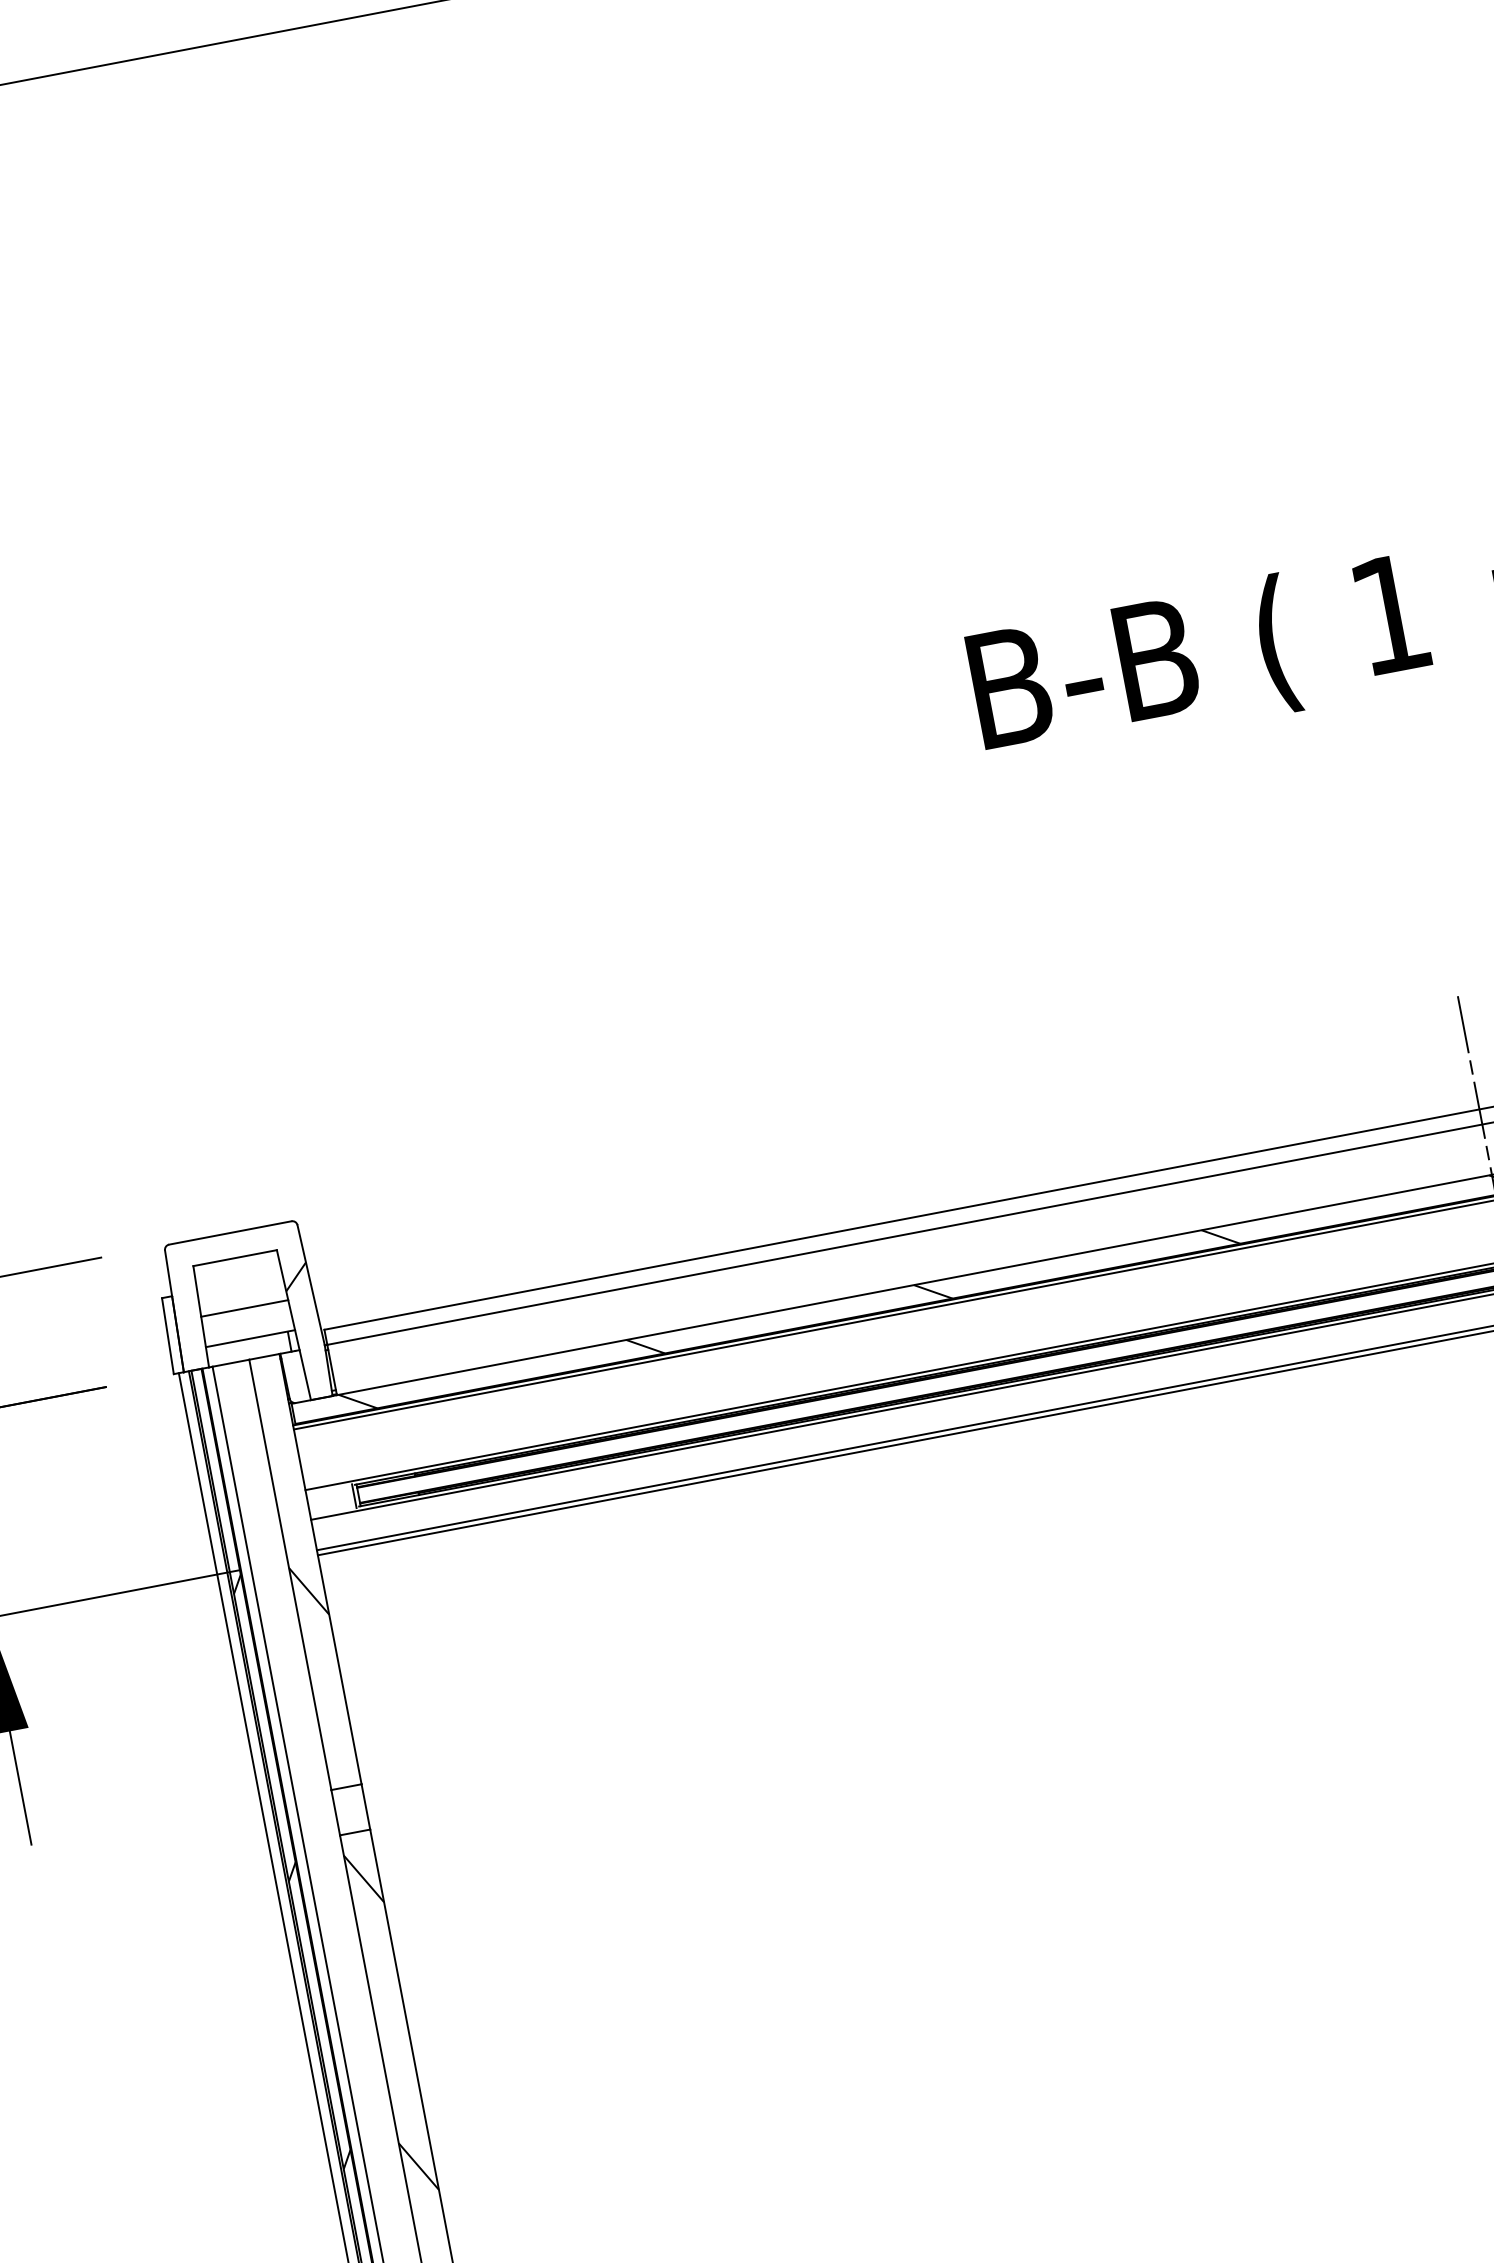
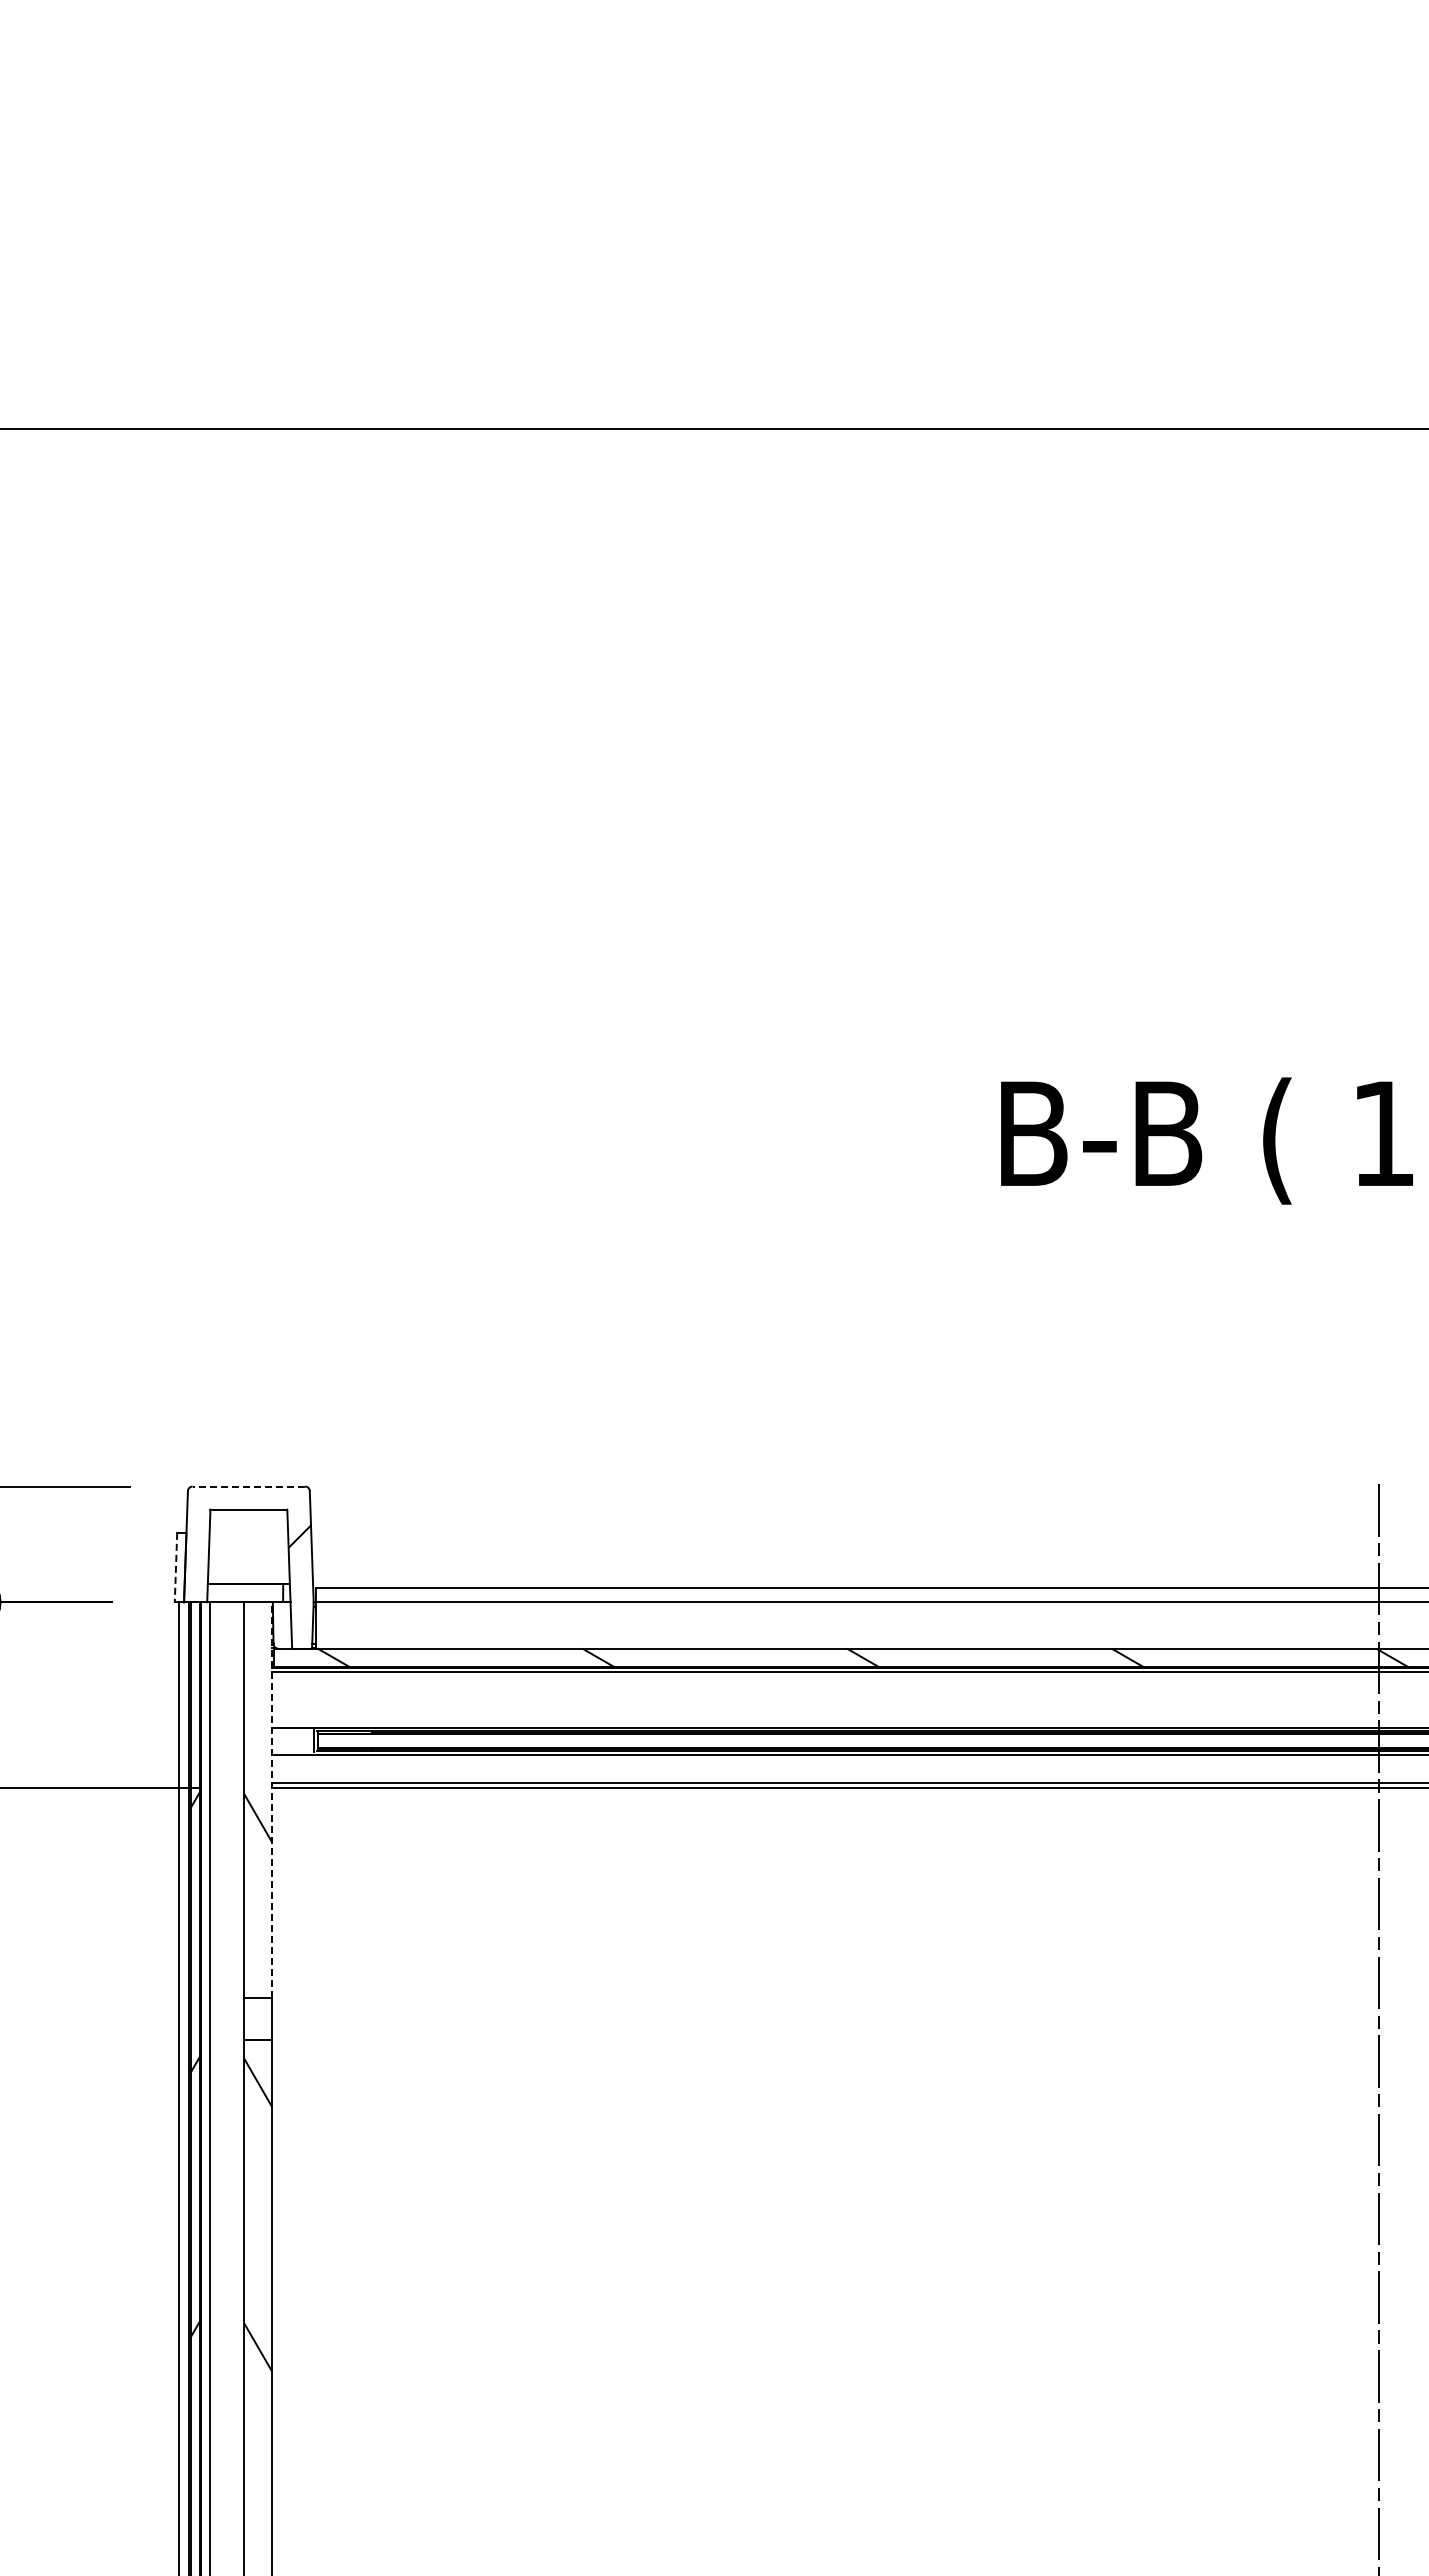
line: (229, 1232) -> (248, 1486), solid -> dashed
line: (244, 1309) -> (248, 1556), removed
line: (168, 1335) -> (176, 1567), solid -> dashed
line: (321, 1569) -> (272, 1800), solid -> dashed

